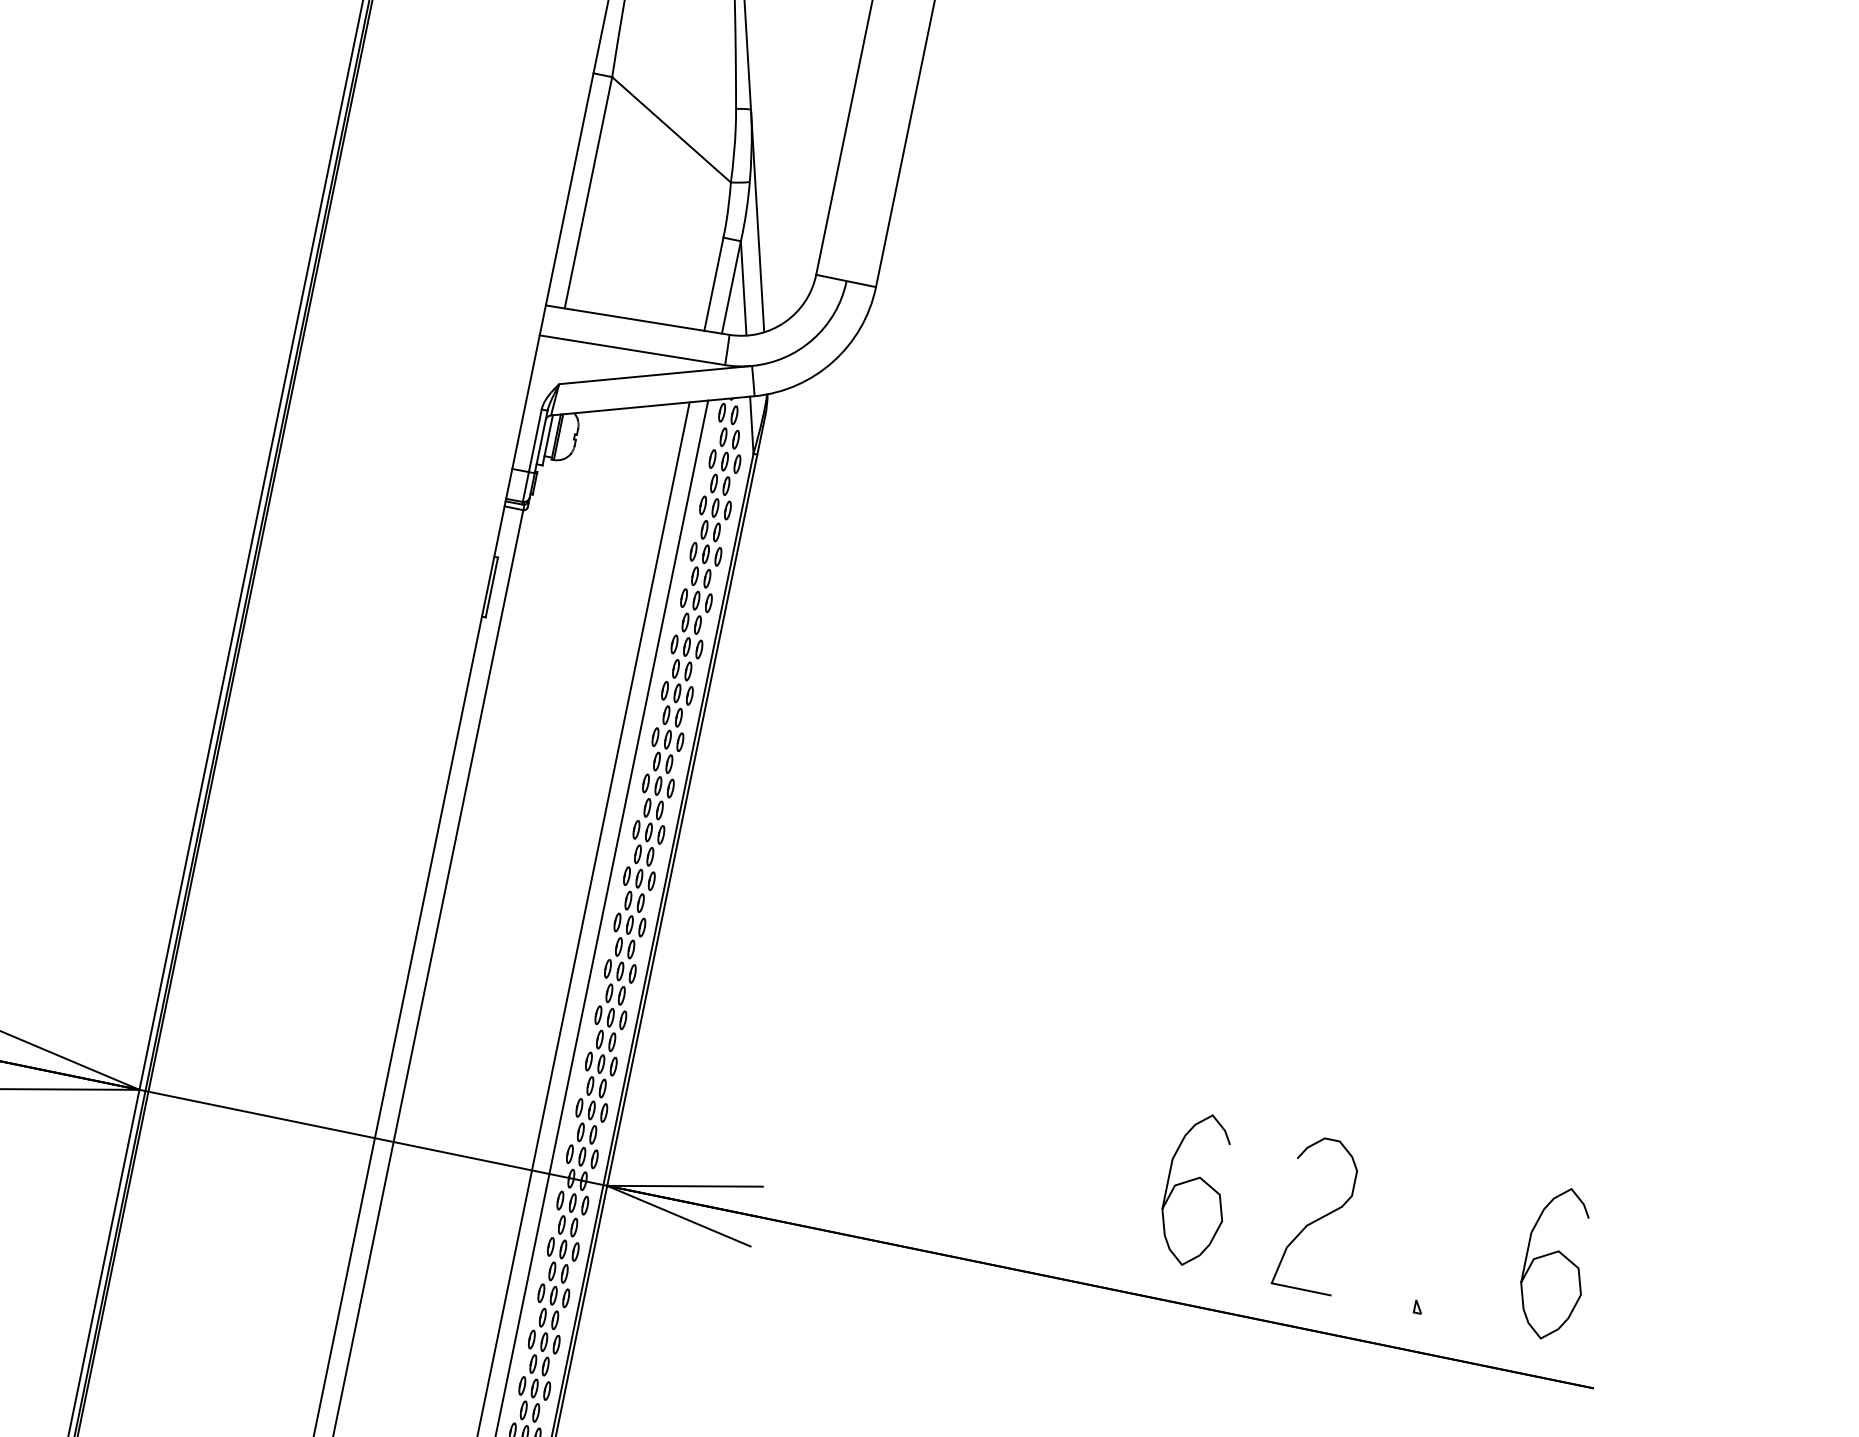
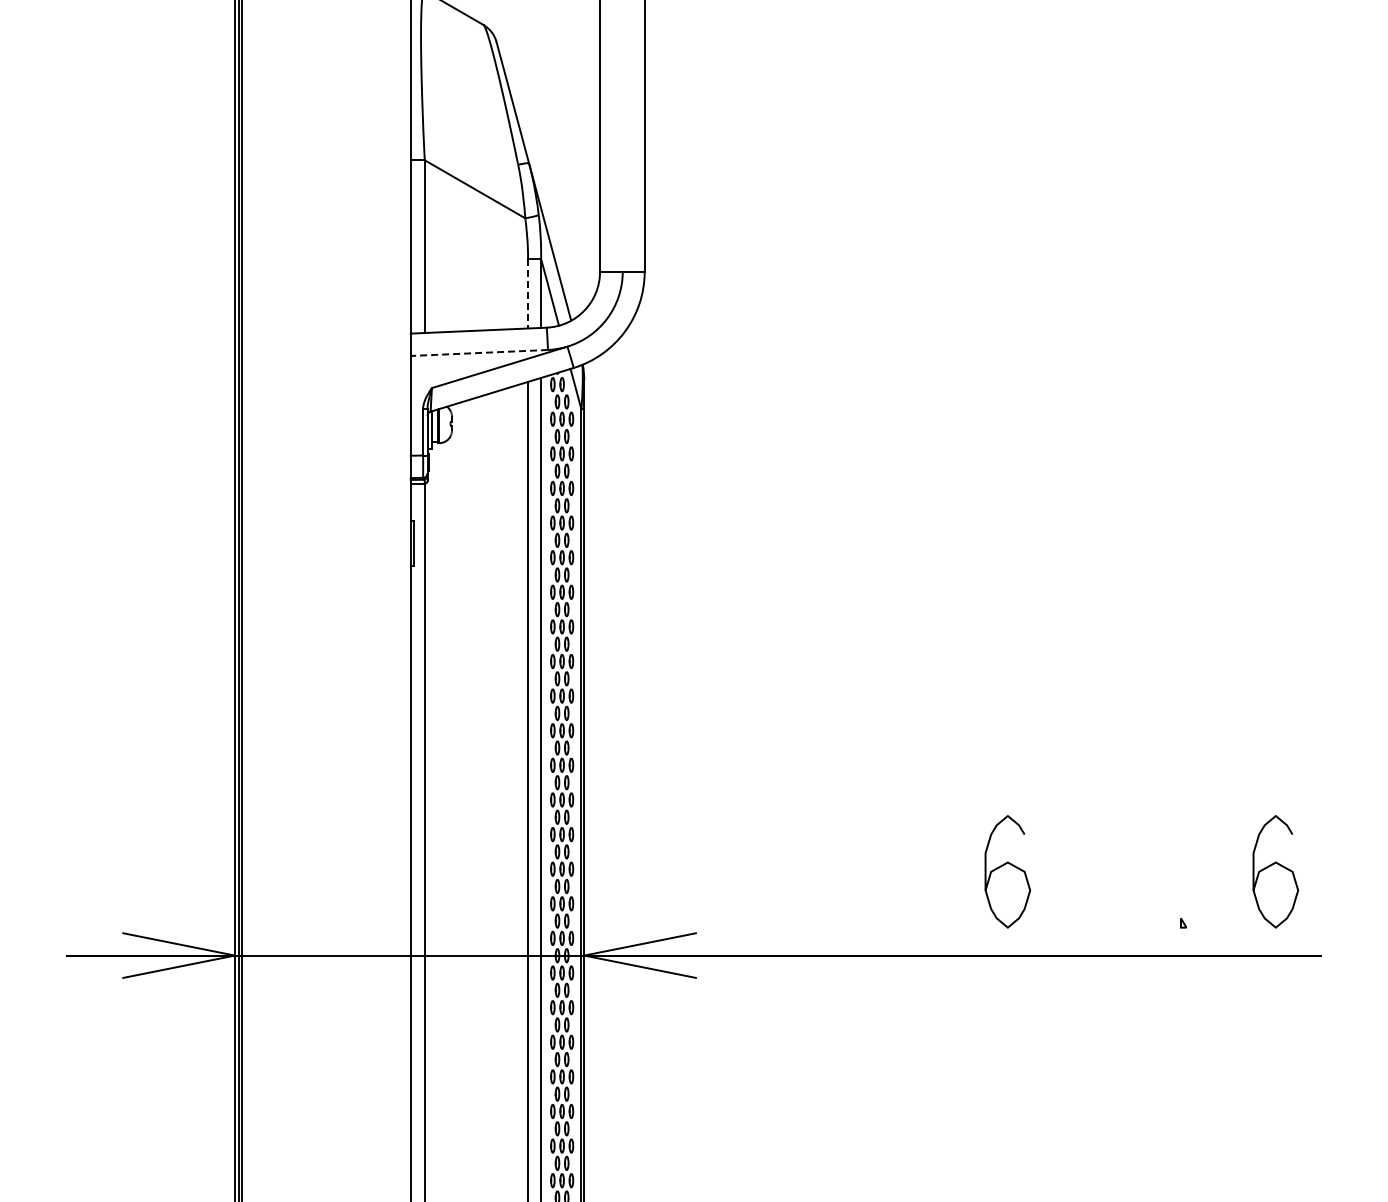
line: (714, 284) -> (528, 293), solid -> dashed
line: (632, 350) -> (479, 353), solid -> dashed
curve: (1319, 1217) -> (1099, 873), removed

